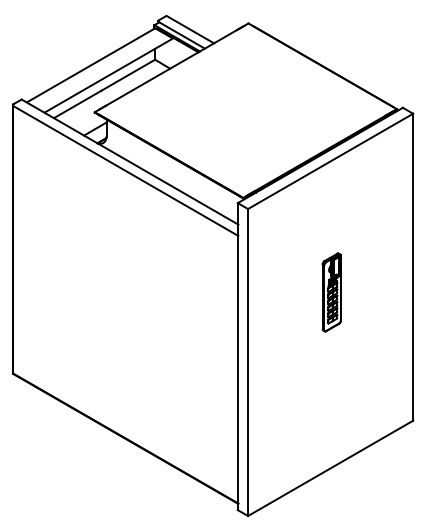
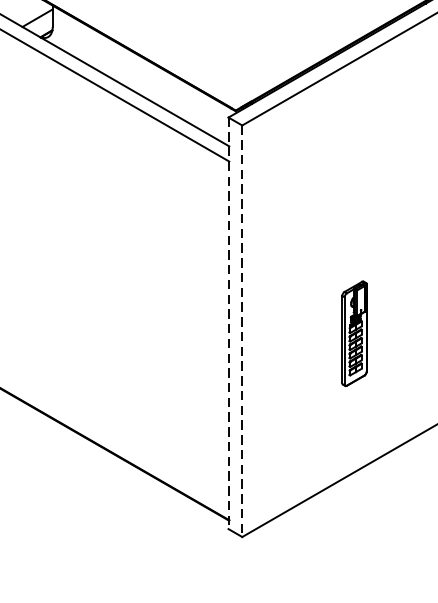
part: (331, 292) -> (354, 333), moved
line: (237, 357) -> (228, 324), solid -> dashed
line: (248, 363) -> (242, 332), solid -> dashed

